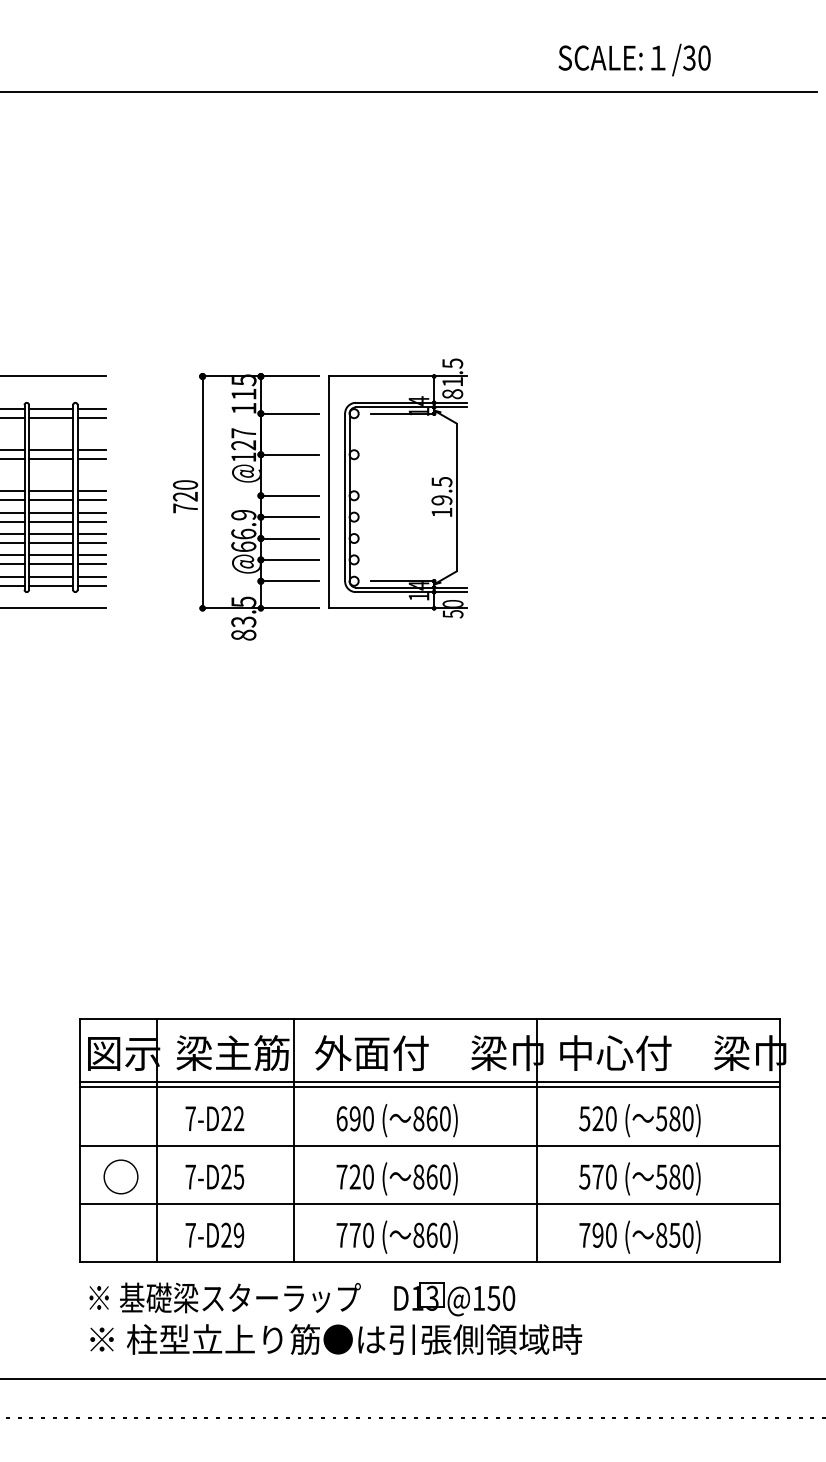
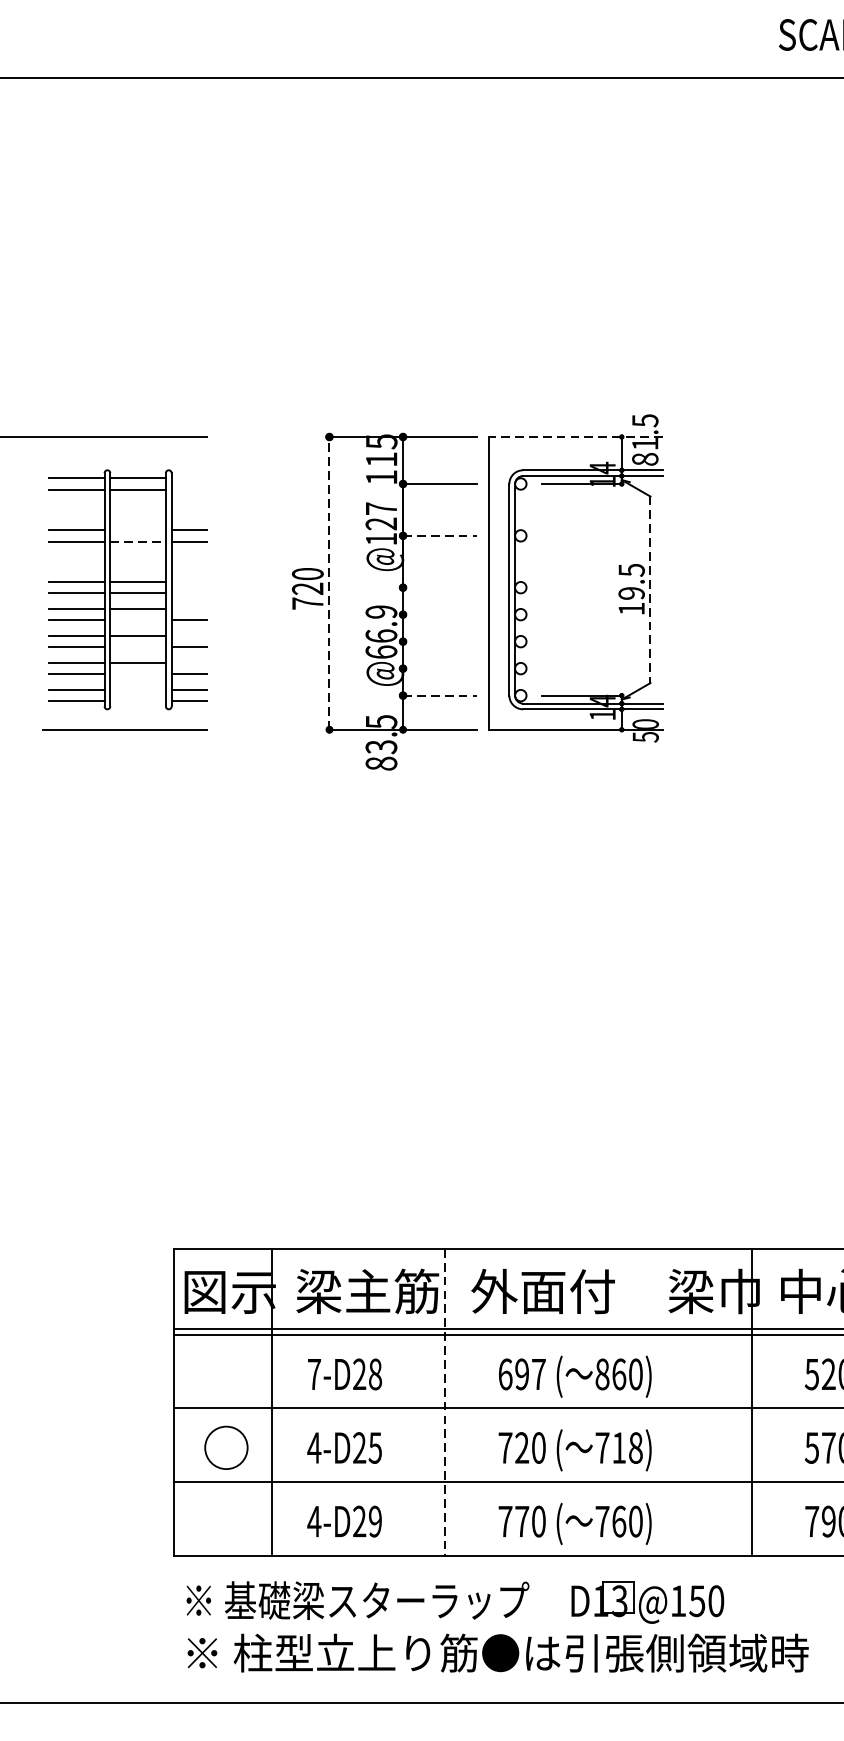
line: (397, 376) -> (575, 437), solid -> dashed
line: (91, 409) -> (189, 478), removed
line: (91, 418) -> (189, 490), removed
line: (51, 450) -> (138, 530), removed
line: (290, 454) -> (440, 535), solid -> dashed
line: (51, 459) -> (138, 541), solid -> dashed
line: (91, 491) -> (189, 582), removed
line: (202, 492) -> (329, 583), solid -> dashed
line: (289, 495) -> (439, 587), removed
line: (456, 497) -> (650, 589), solid -> dashed
line: (91, 500) -> (189, 593), removed
line: (91, 512) -> (189, 608), removed
line: (289, 517) -> (439, 615), removed
line: (51, 521) -> (138, 620), removed
line: (91, 534) -> (189, 636), removed
line: (289, 538) -> (439, 641), removed
line: (51, 543) -> (138, 647), removed
line: (91, 555) -> (189, 663), removed
line: (289, 559) -> (439, 668), removed
line: (51, 564) -> (138, 674), removed
line: (51, 576) -> (138, 689), removed
line: (290, 581) -> (440, 695), solid -> dashed
line: (51, 585) -> (138, 700), removed
text: (238, 1118) -> (374, 1374), 7-D22 -> 7-D28
text: (368, 1118) -> (538, 1374), 690 -> 697
line: (294, 1141) -> (445, 1403), solid -> dashed
text: (190, 1176) -> (314, 1447), 7-D25 -> 4-D25
text: (431, 1176) -> (618, 1447), 860) -> 718)
text: (418, 1234) -> (602, 1520), 860) -> 760)
text: (190, 1235) -> (314, 1521), 7-D29 -> 4-D29

